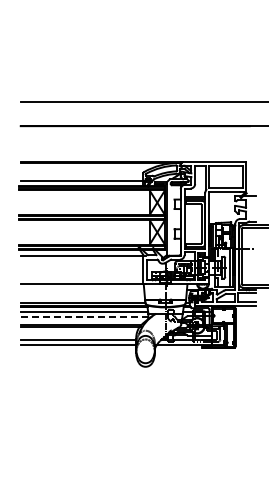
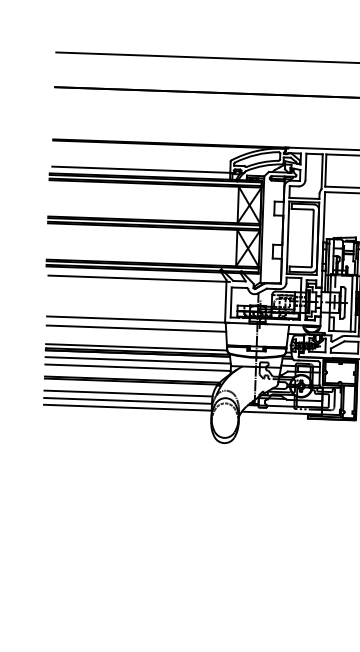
line: (82, 290) -> (136, 329), added
line: (84, 317) -> (137, 368), dashed -> solid
line: (78, 335) -> (128, 394), added

